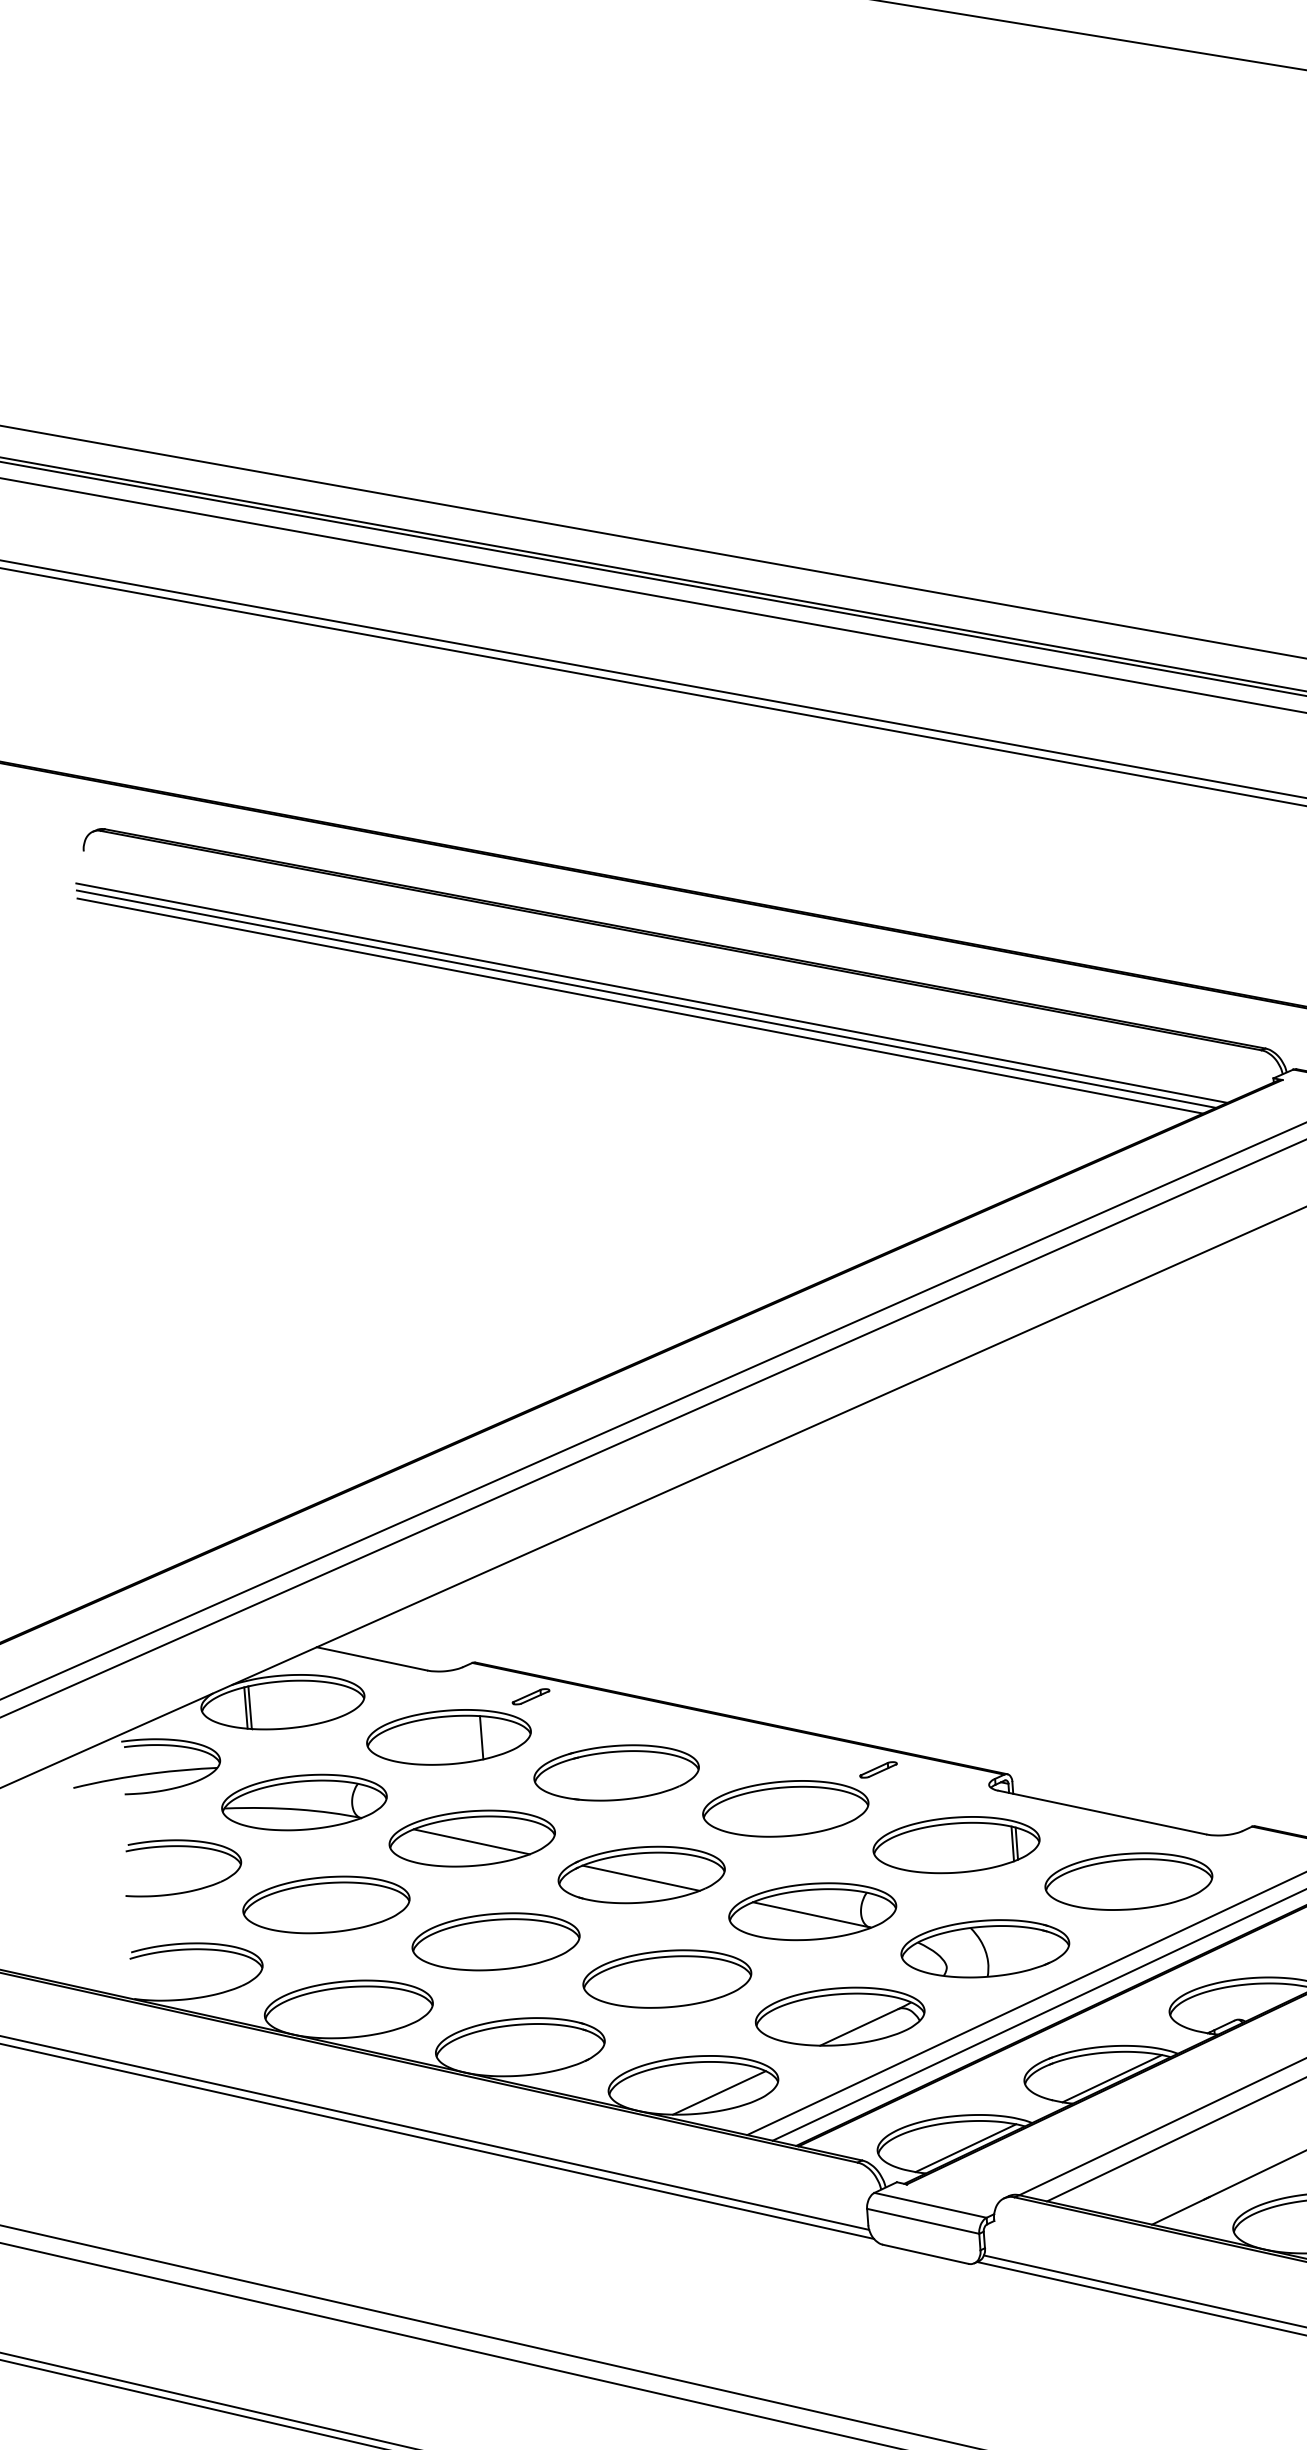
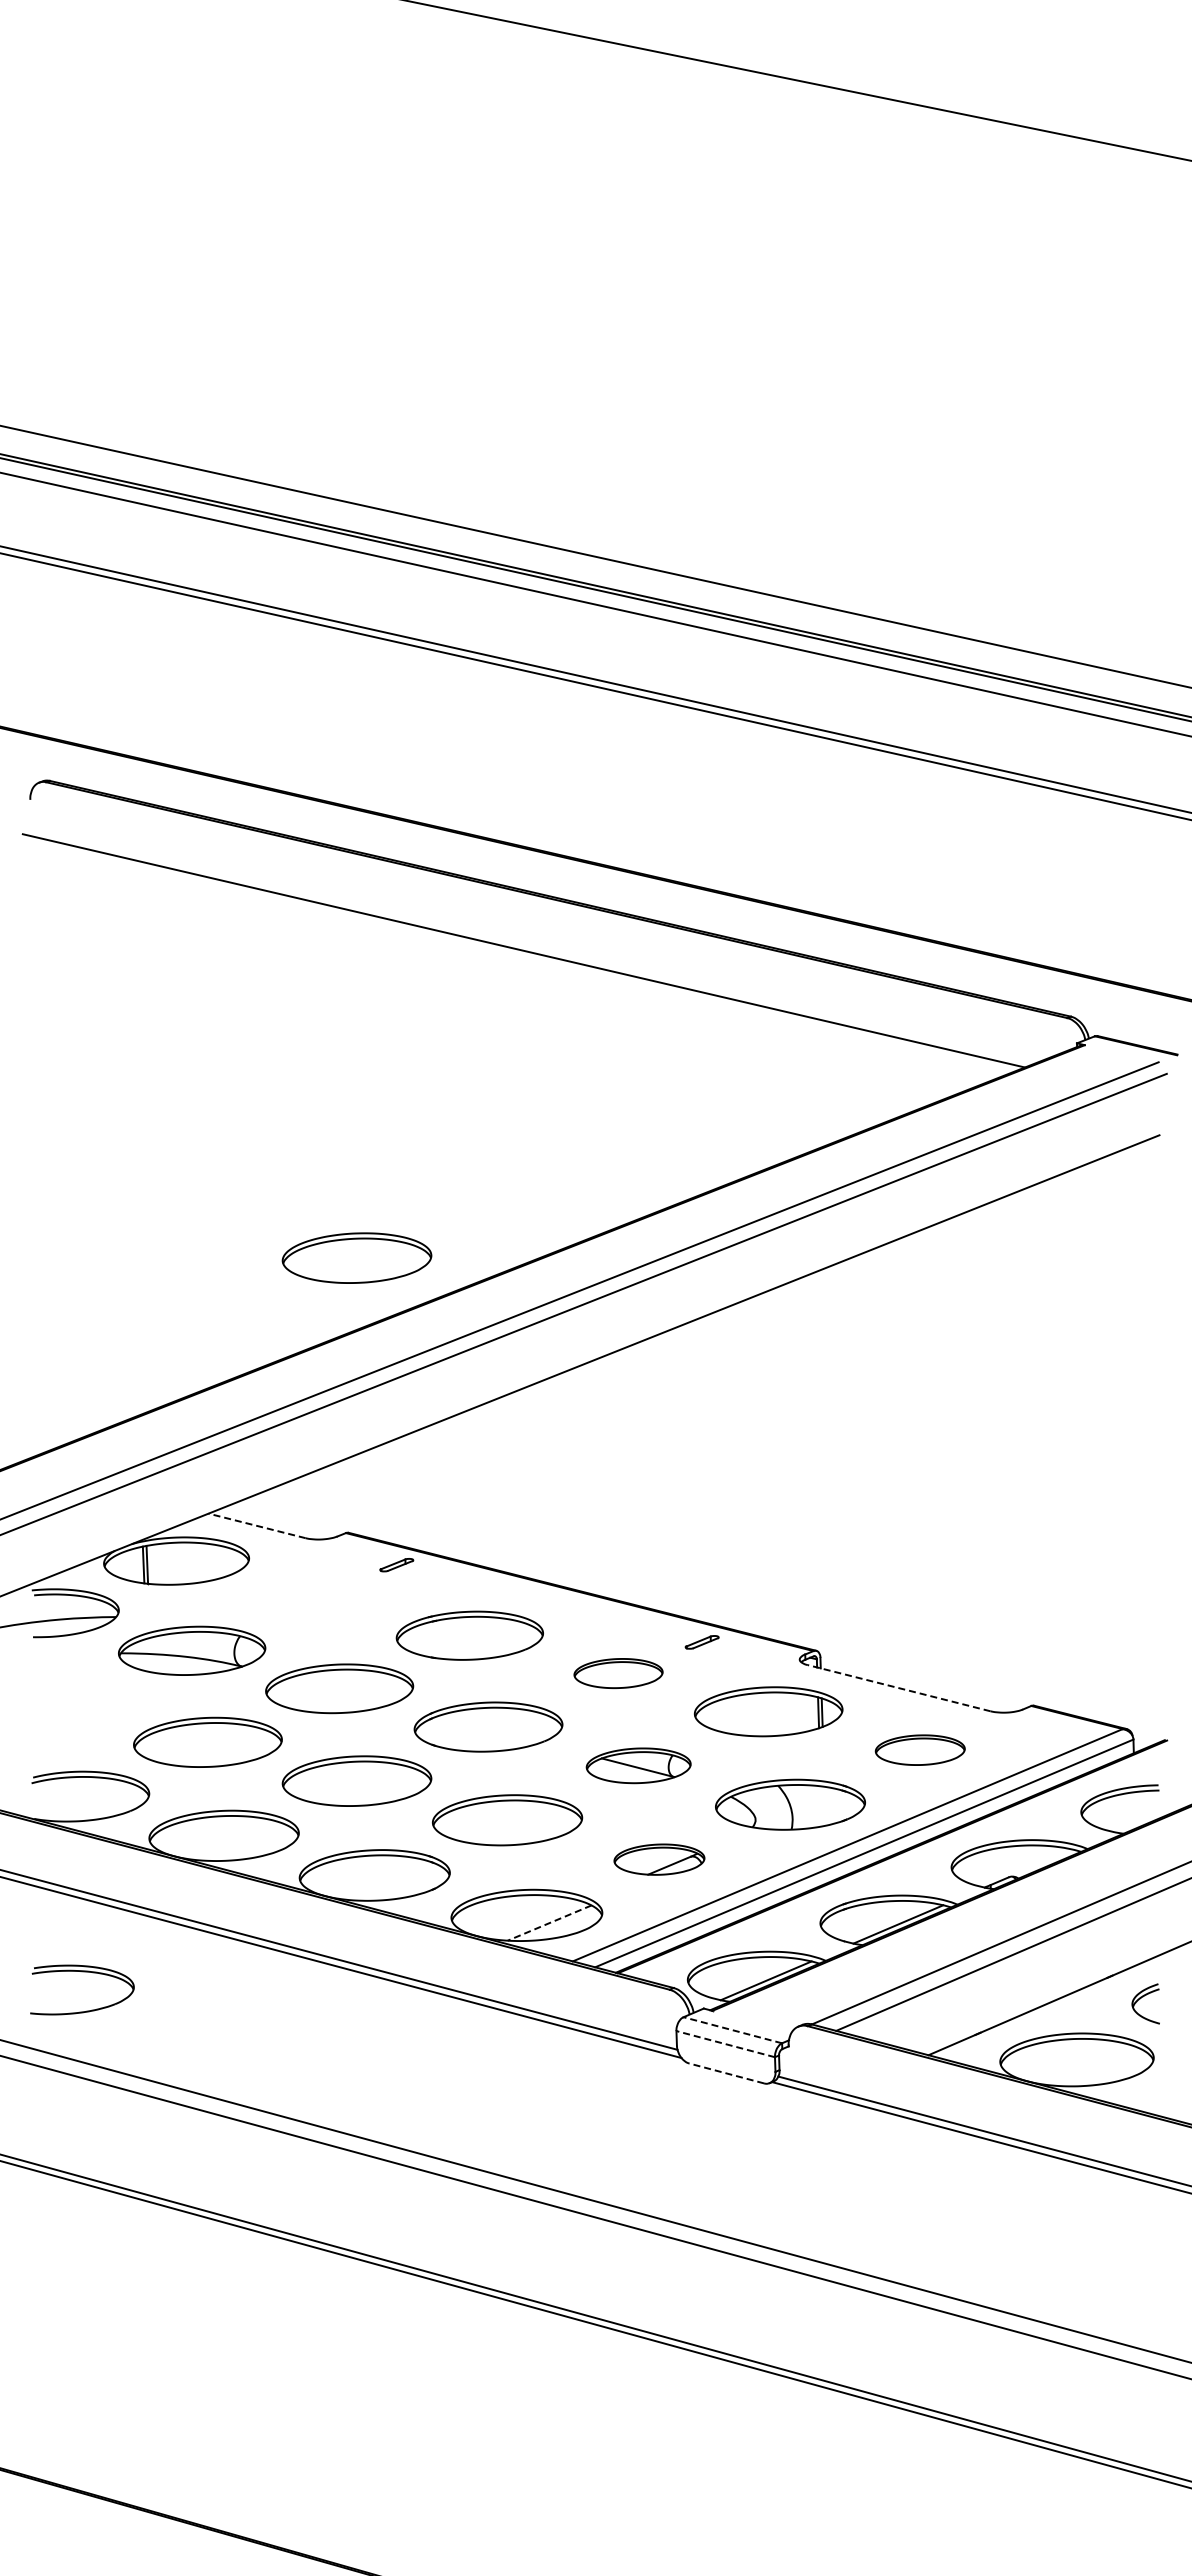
line: (651, 992) -> (528, 945), removed
line: (640, 1005) -> (518, 956), removed
part: (471, 1352) -> (356, 1257), added
line: (371, 1658) -> (256, 1525), solid -> dashed
part: (448, 1736) -> (322, 1597), removed
part: (785, 1808) -> (618, 1673), size x0.6
line: (1101, 1812) -> (898, 1688), solid -> dashed
line: (472, 1841) -> (339, 1691), removed
part: (182, 1847) -> (82, 1972), moved
line: (640, 1877) -> (487, 1729), removed
part: (1129, 1880) -> (920, 1749), size x0.6
part: (812, 1911) -> (638, 1765), size x0.7
part: (840, 2016) -> (659, 1859), size x0.6
line: (719, 2093) -> (549, 1923), solid -> dashed
line: (930, 2205) -> (732, 2030), solid -> dashed
line: (922, 2221) -> (725, 2044), solid -> dashed
line: (925, 2254) -> (726, 2073), solid -> dashed

